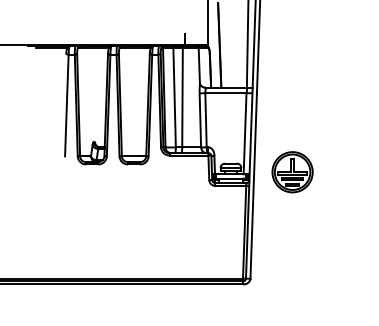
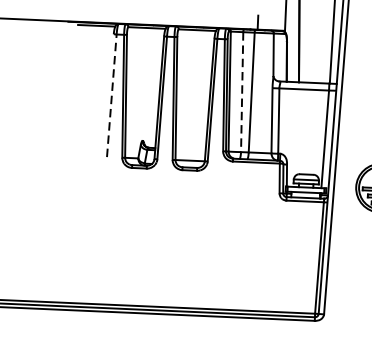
line: (174, 97) -> (242, 91), solid -> dashed
line: (66, 105) -> (111, 95), solid -> dashed

